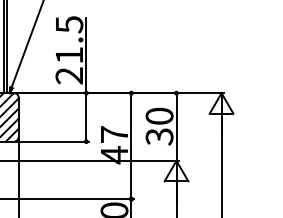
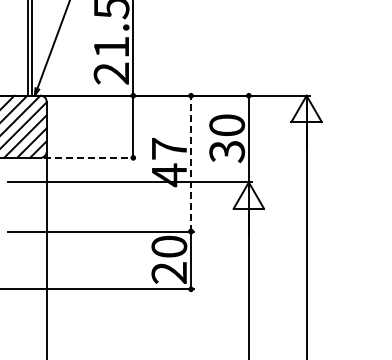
line: (52, 141) -> (90, 157), solid -> dashed
line: (131, 146) -> (191, 163), solid -> dashed

